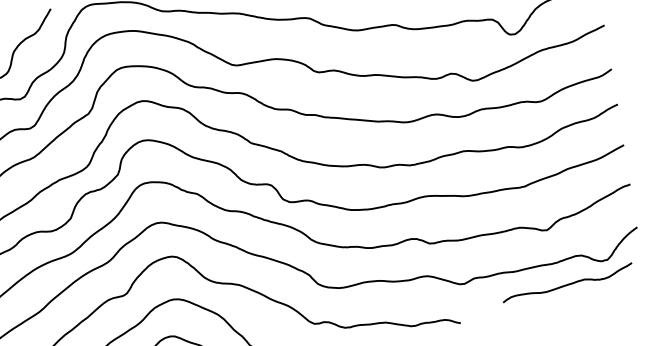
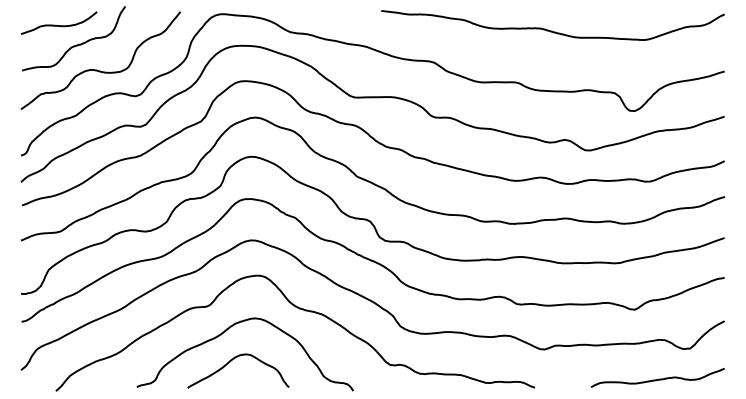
curve: (567, 284) -> (657, 379), moved

